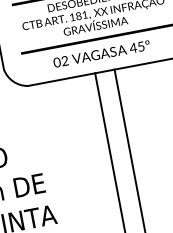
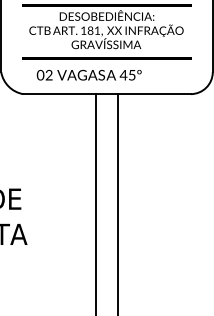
text: (100, 53) -> (88, 74), moved

